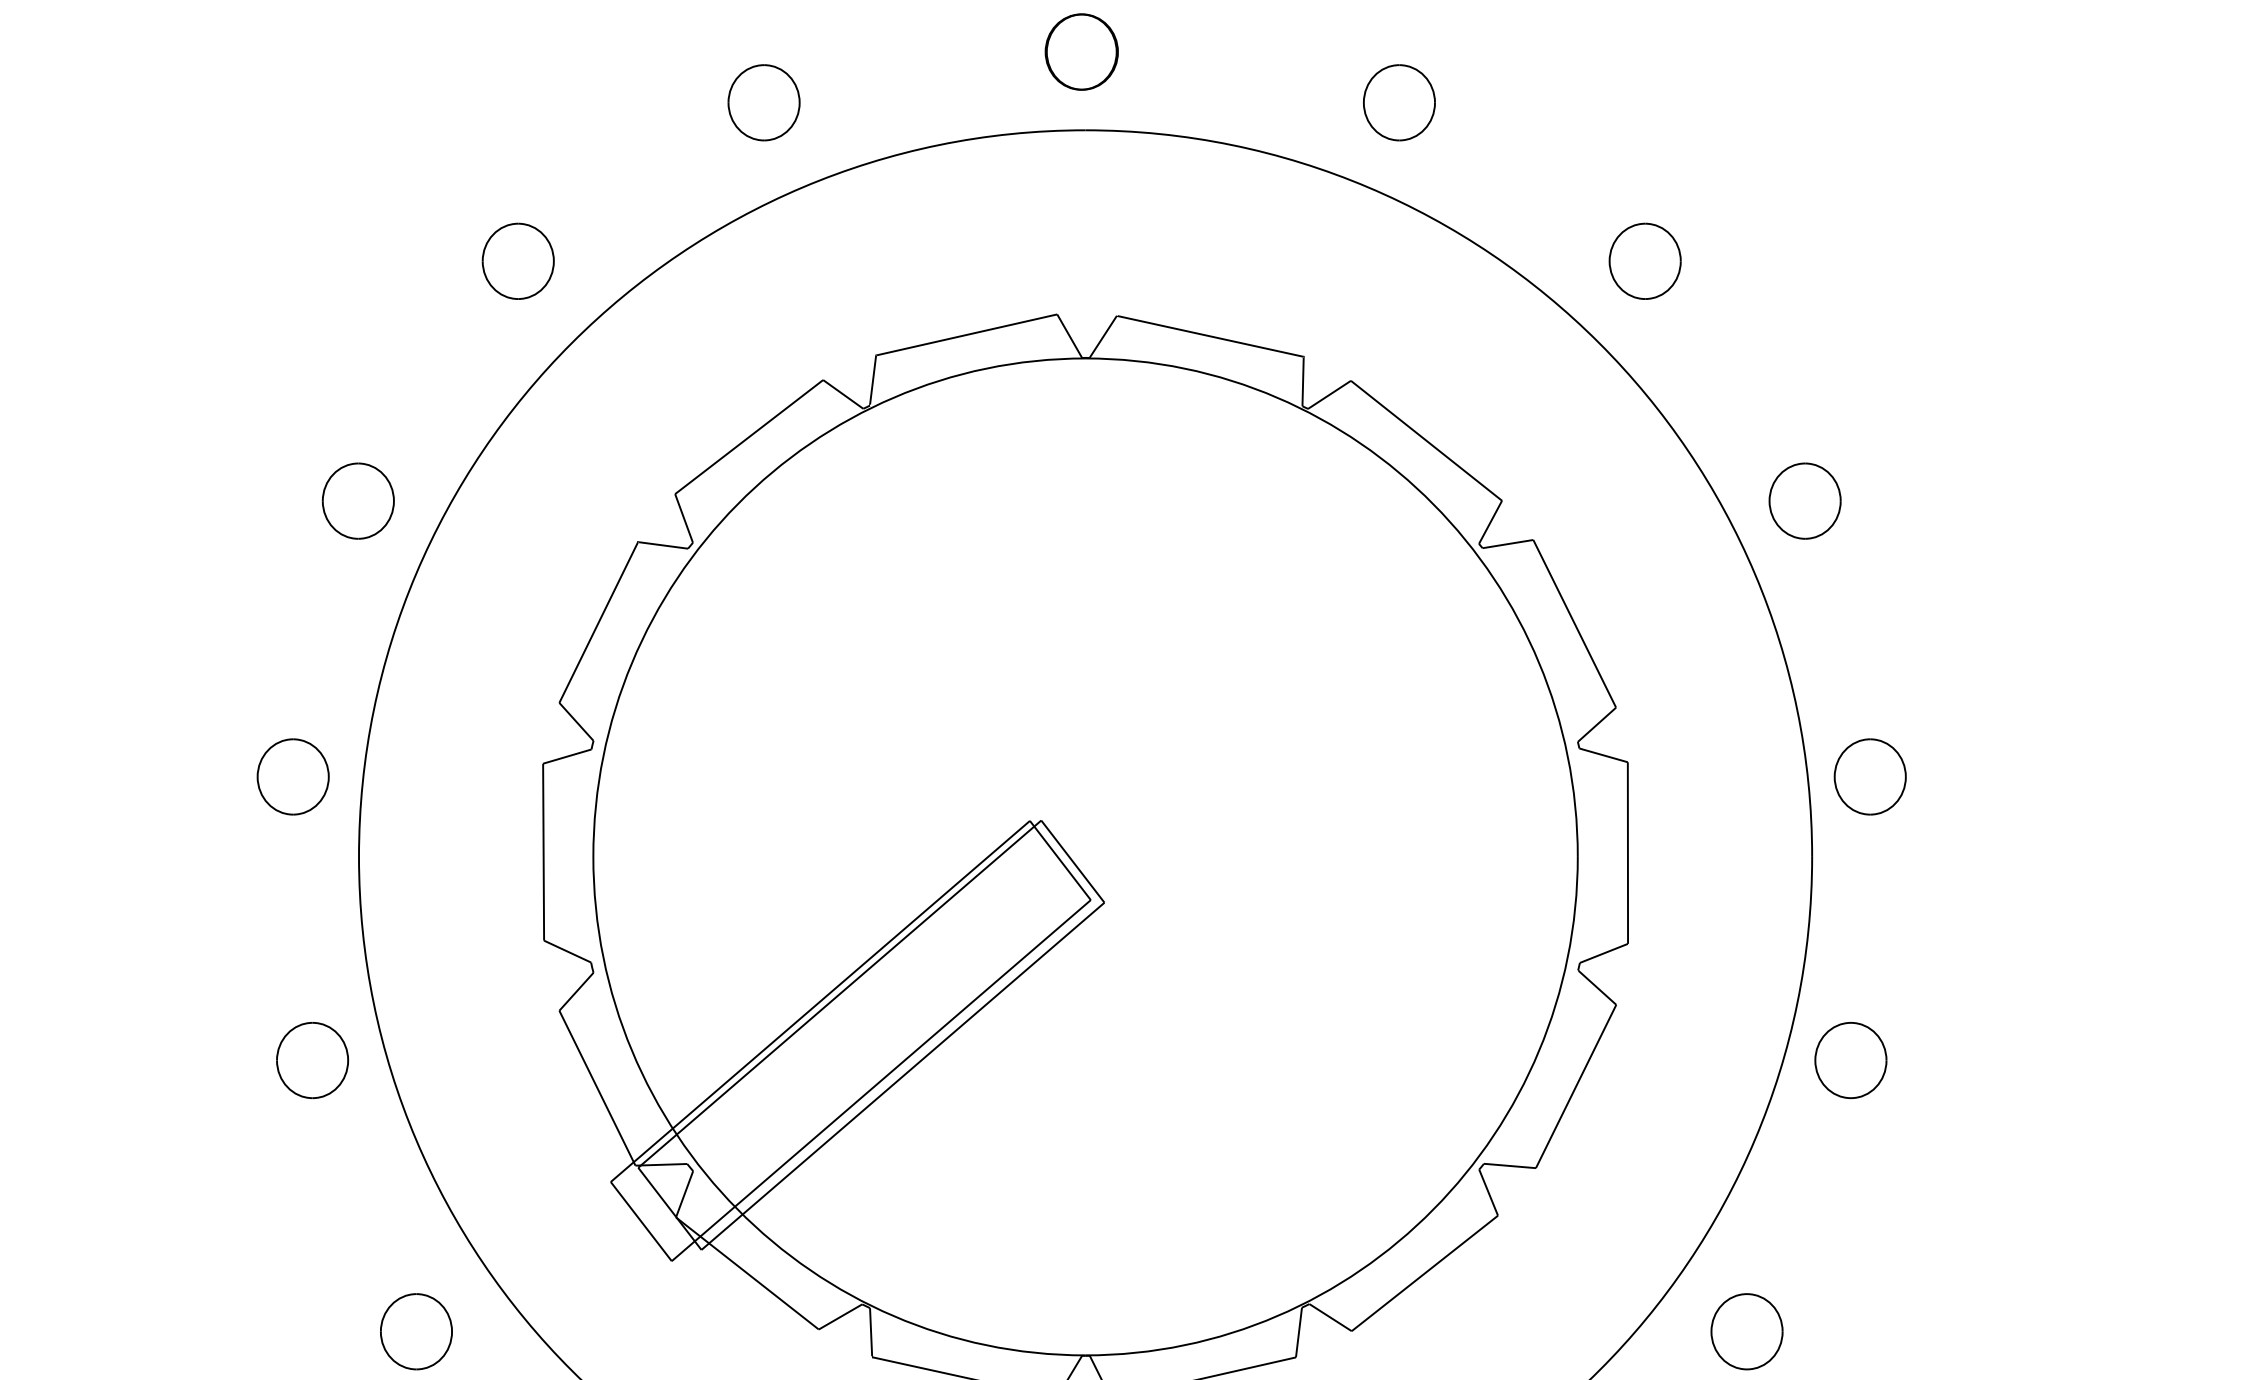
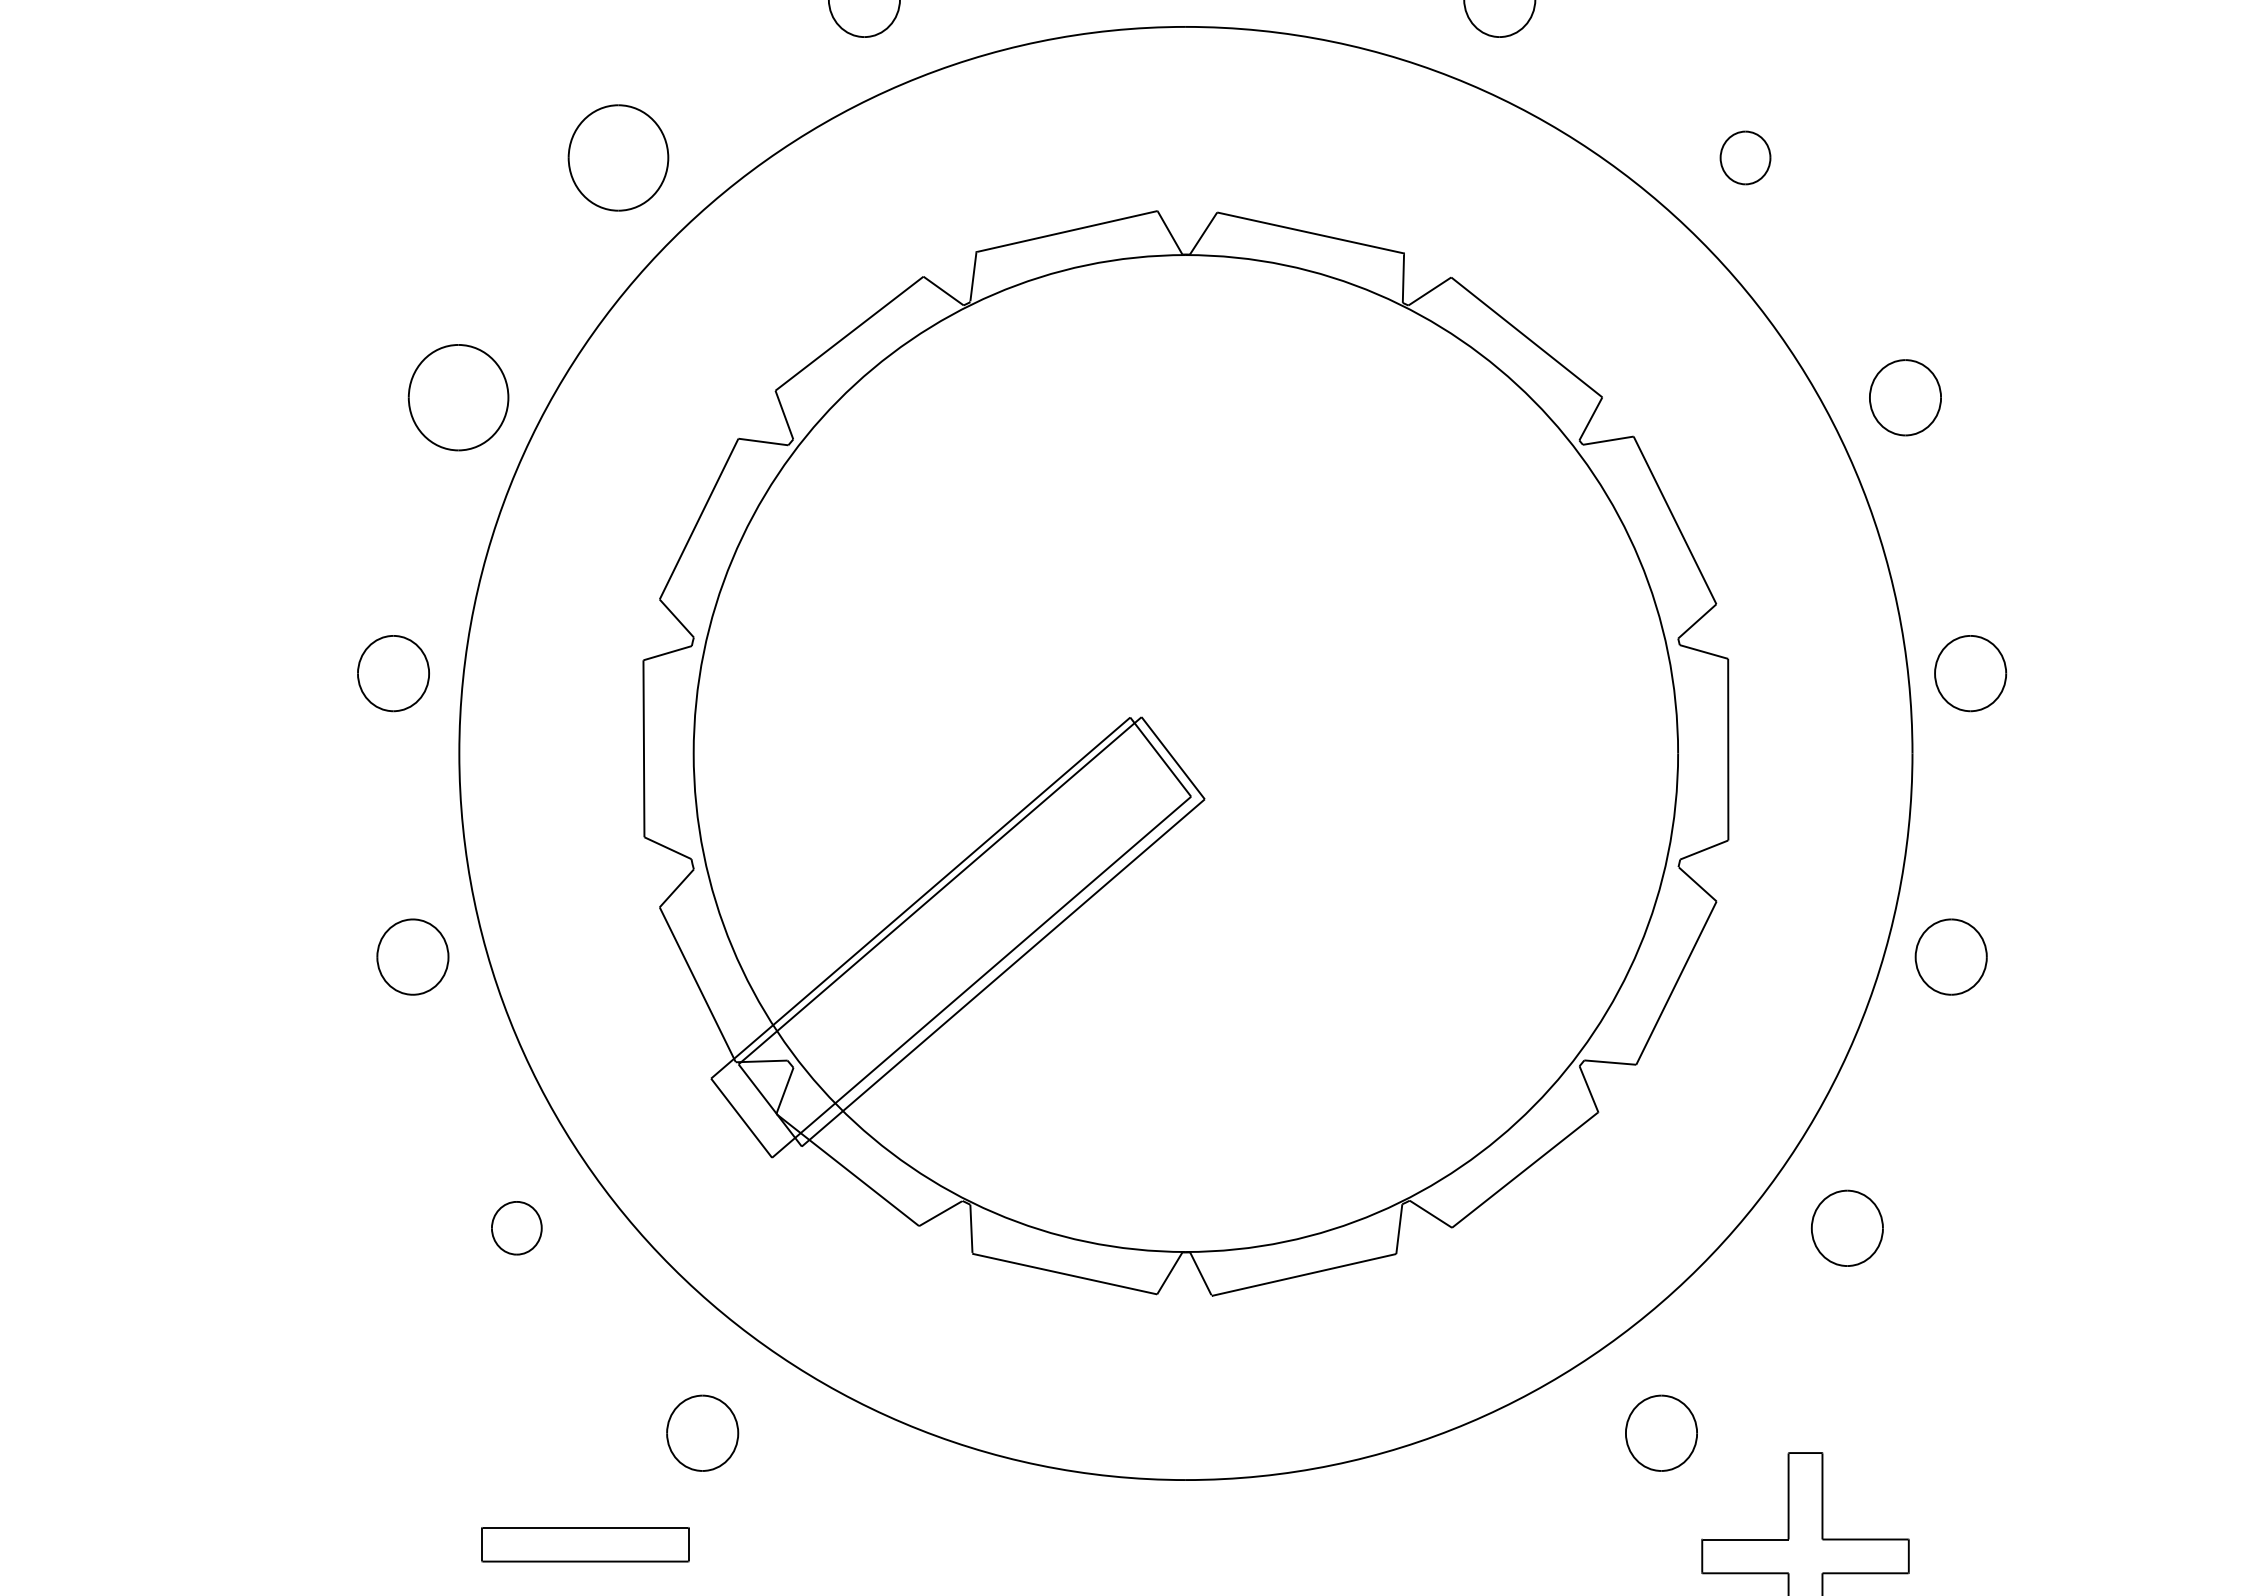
part: (518, 260) -> (618, 157), size x1.4
part: (1645, 260) -> (1745, 157), size x0.7
part: (358, 500) -> (458, 397), size x1.4
part: (416, 1330) -> (516, 1227), size x0.7

